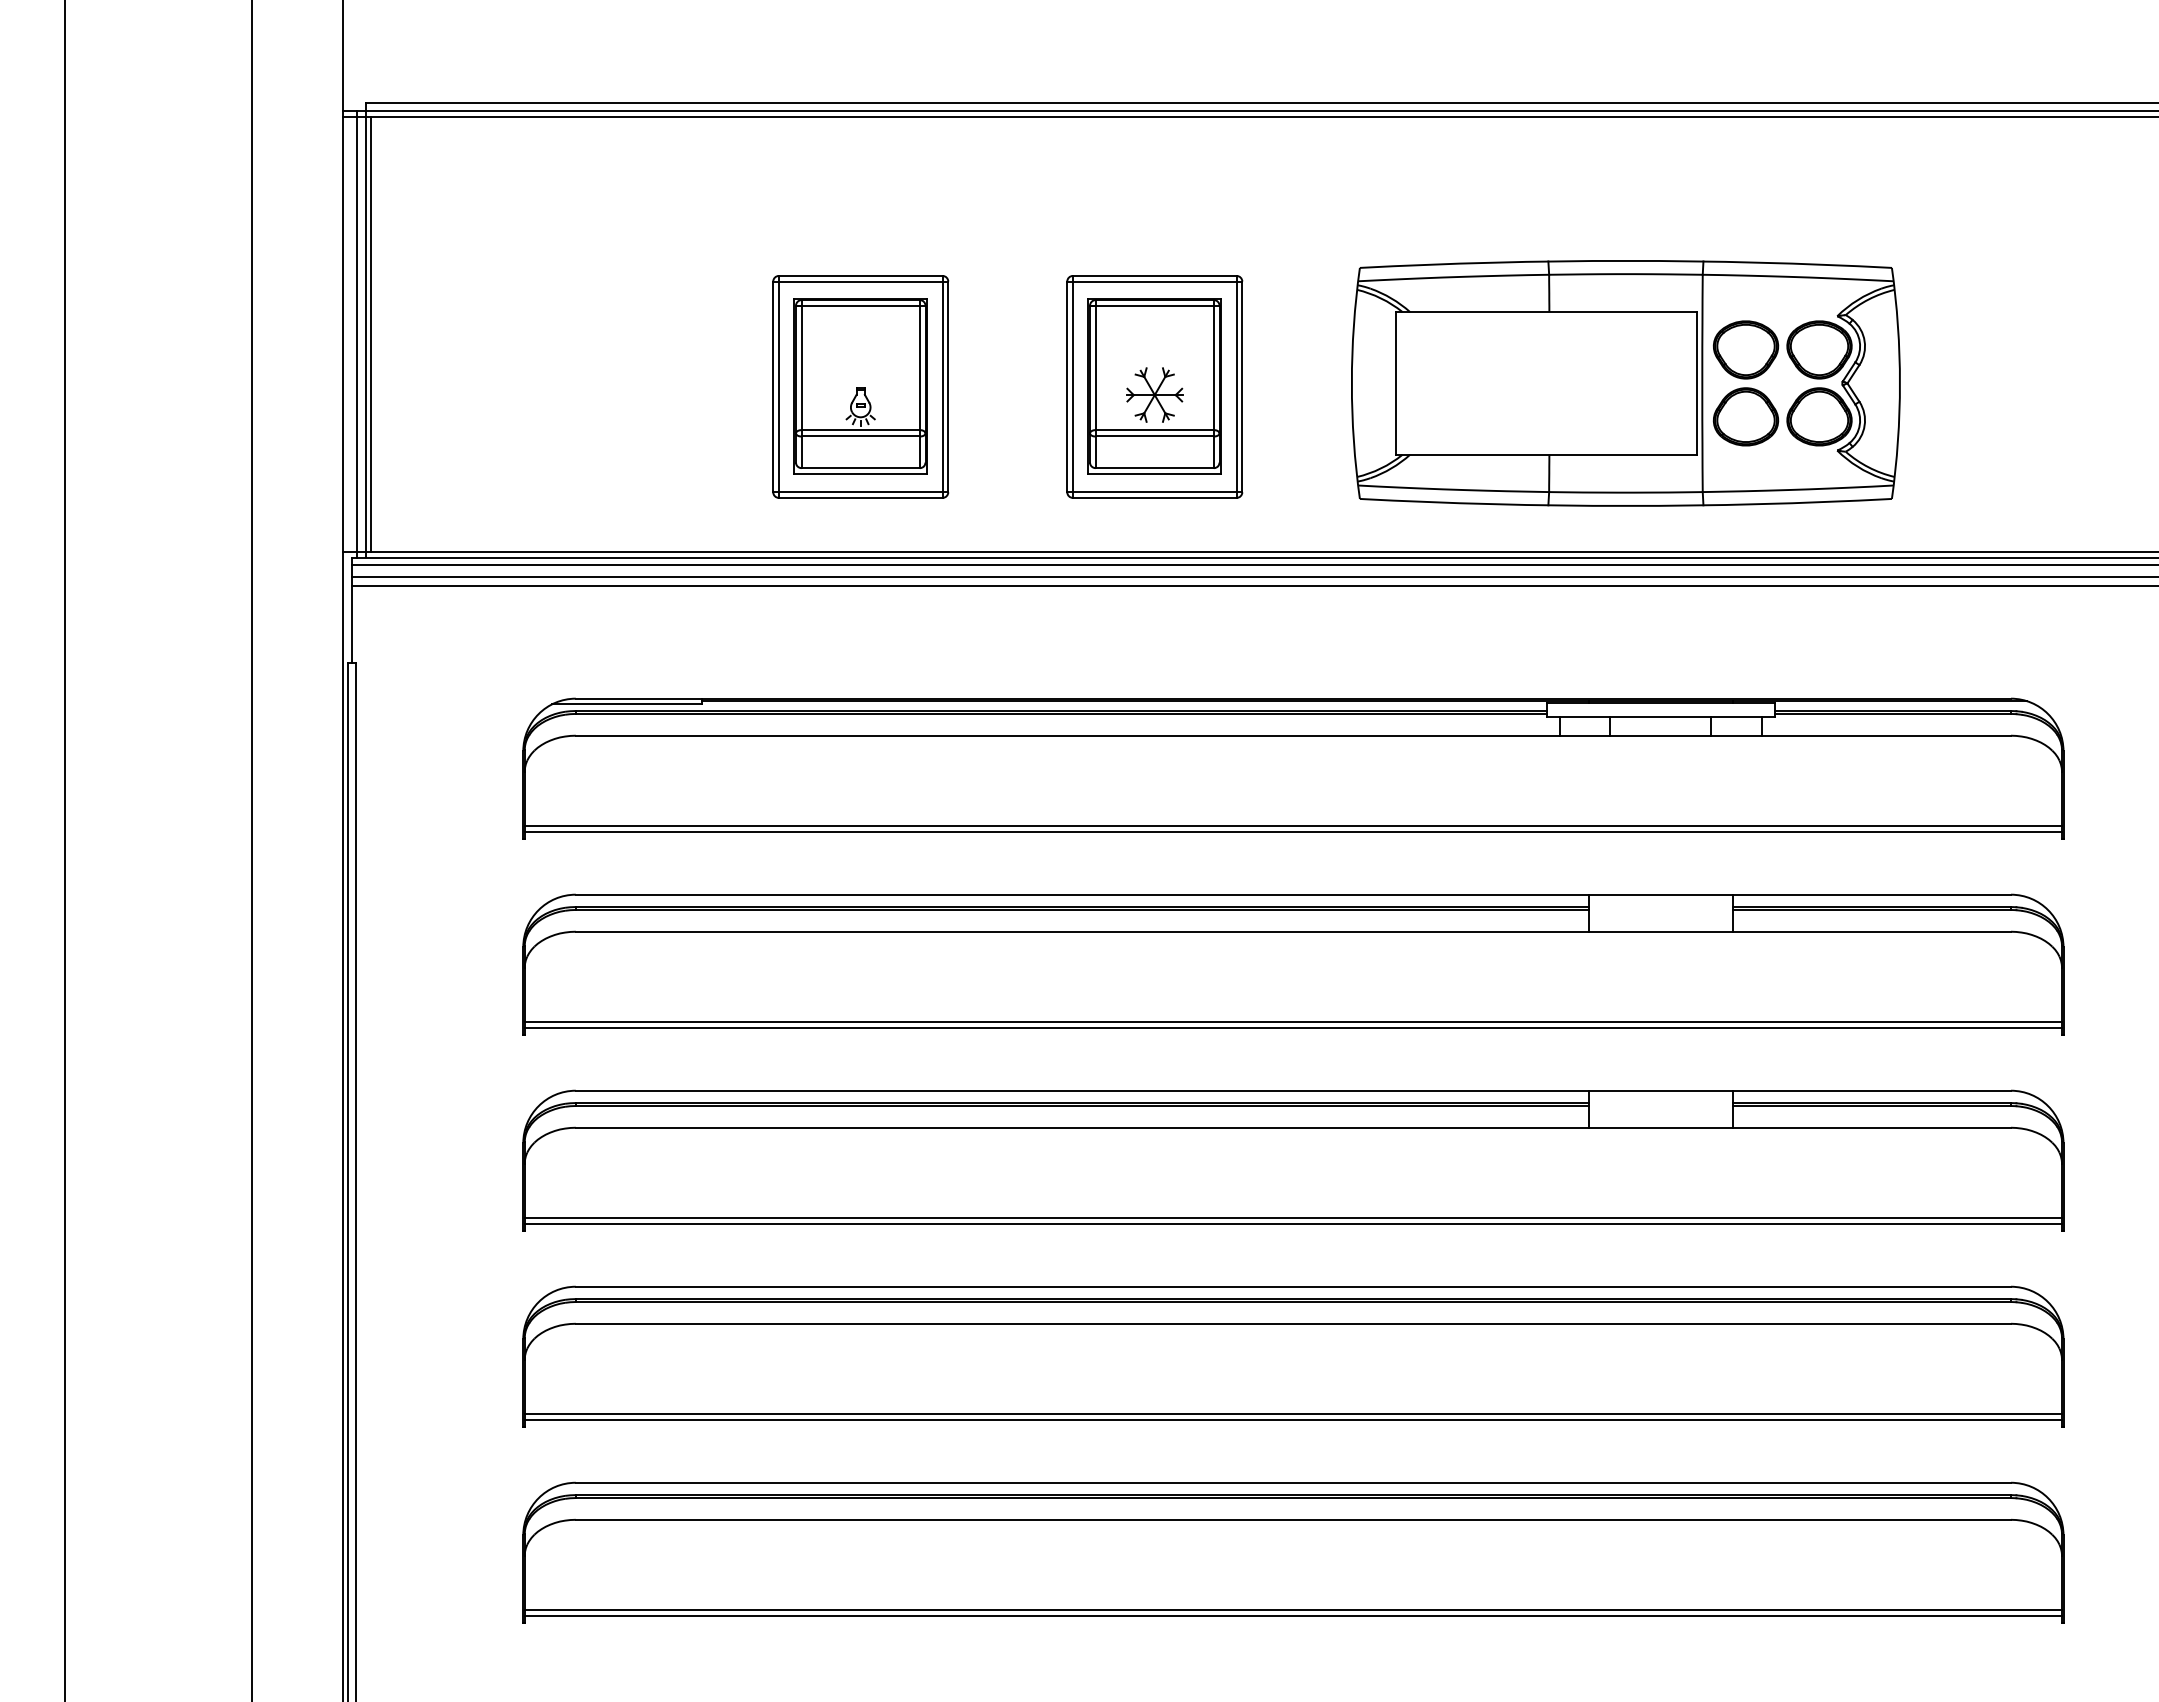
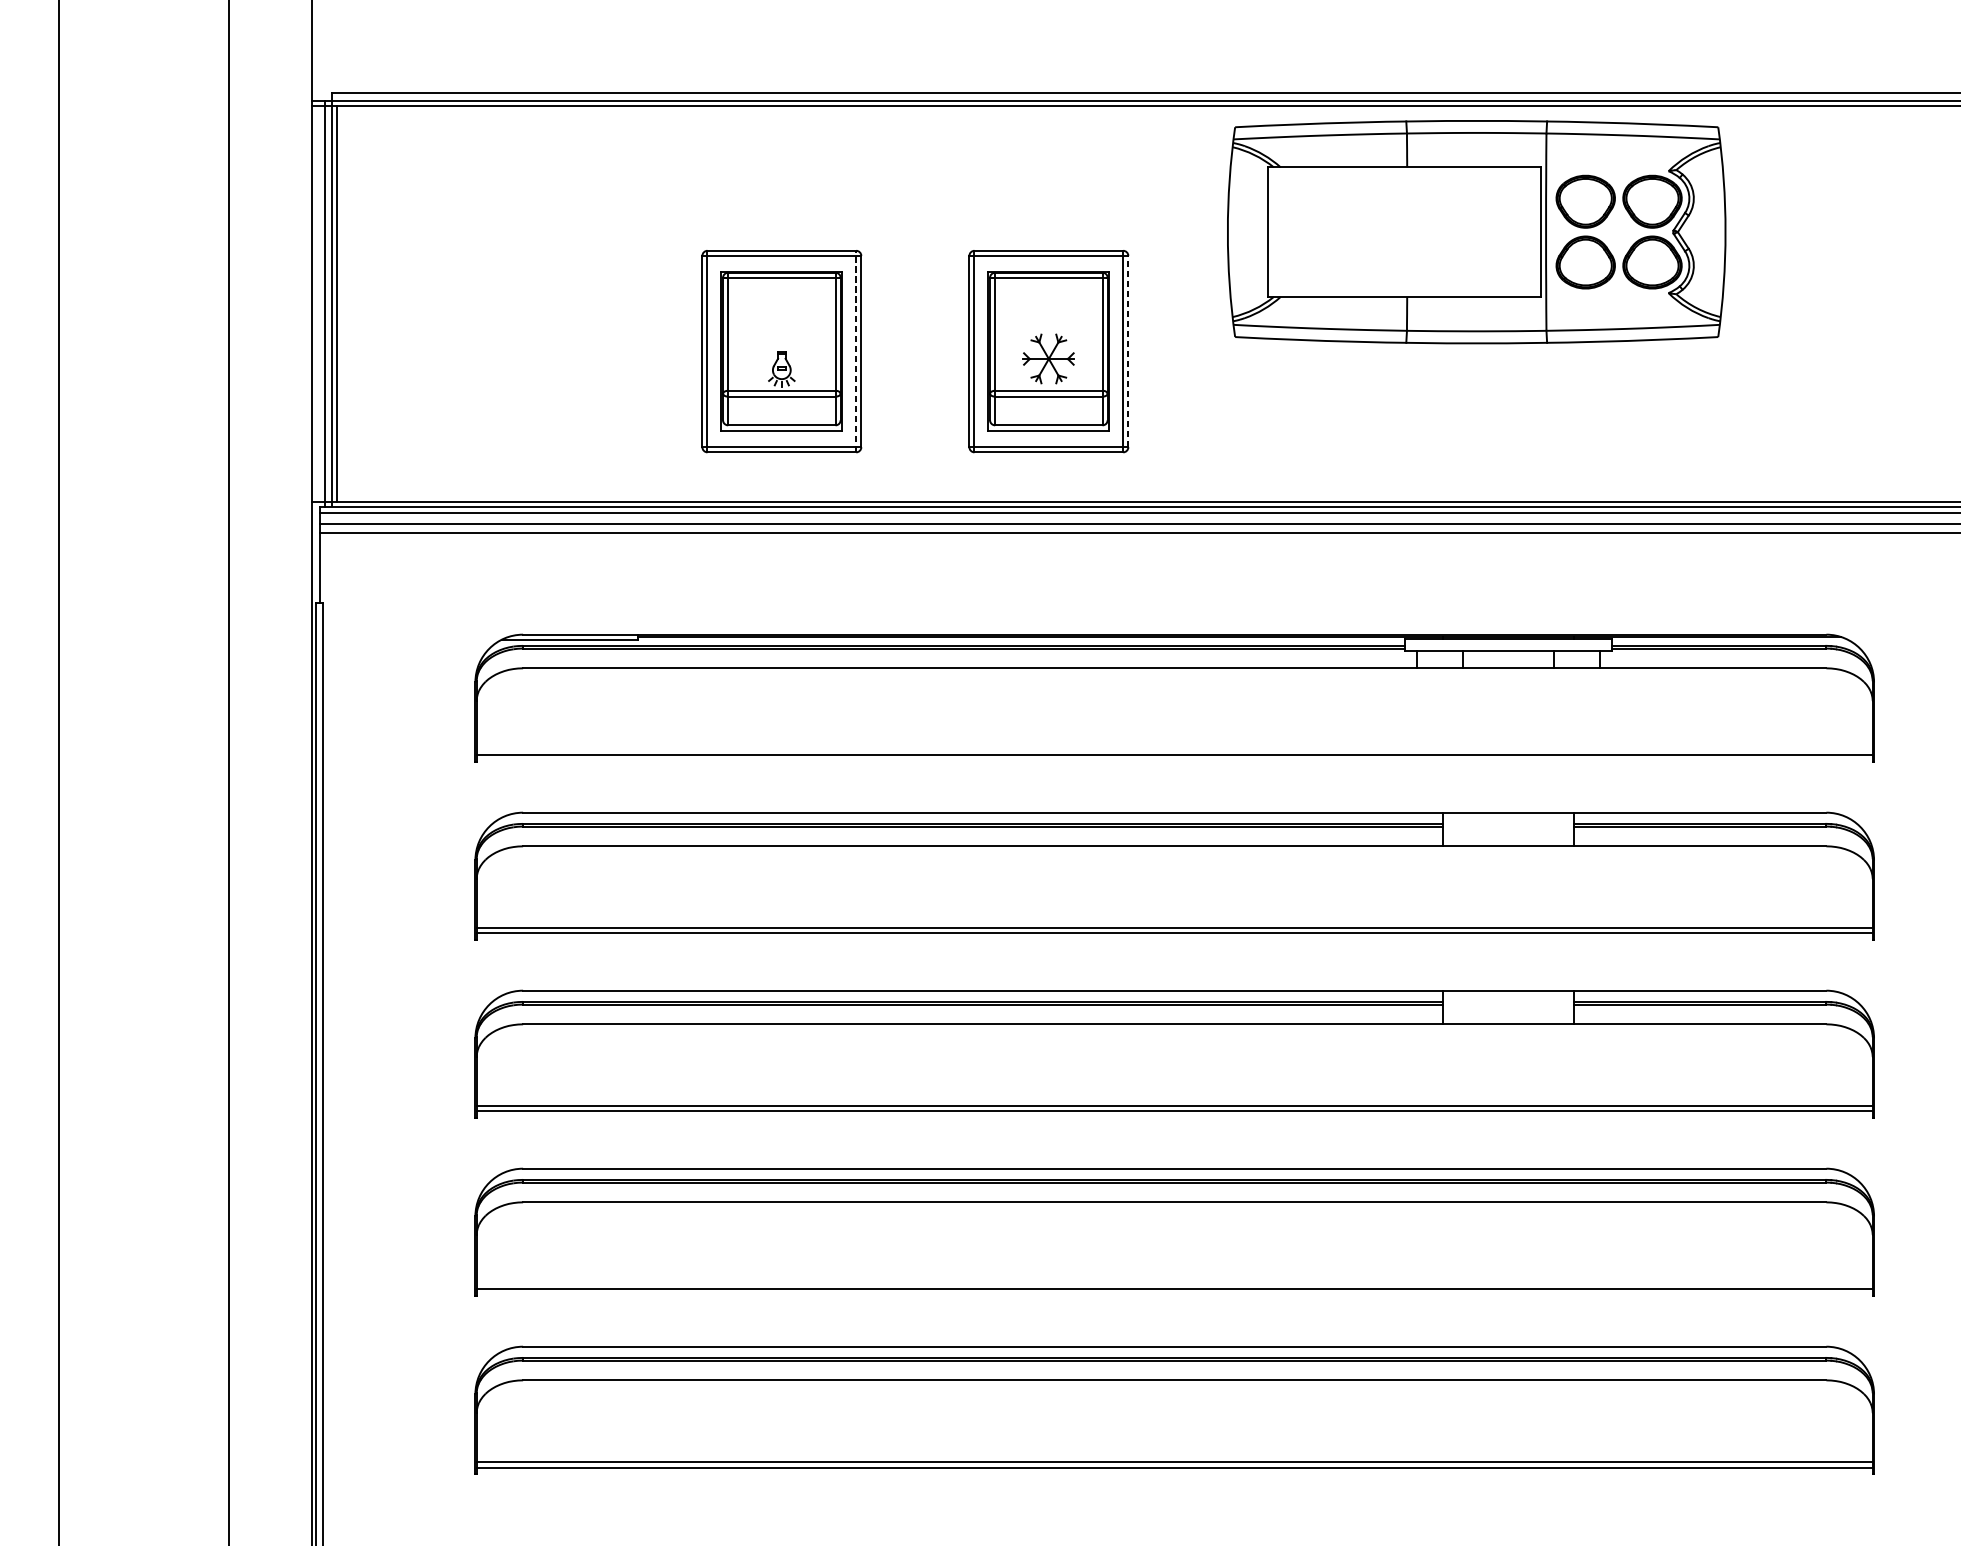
part: (1625, 383) -> (1476, 232), moved
line: (942, 386) -> (856, 351), solid -> dashed
line: (1242, 386) -> (1128, 351), solid -> dashed
line: (1293, 825) -> (1174, 749), removed
line: (1293, 1413) -> (1174, 1283), removed

